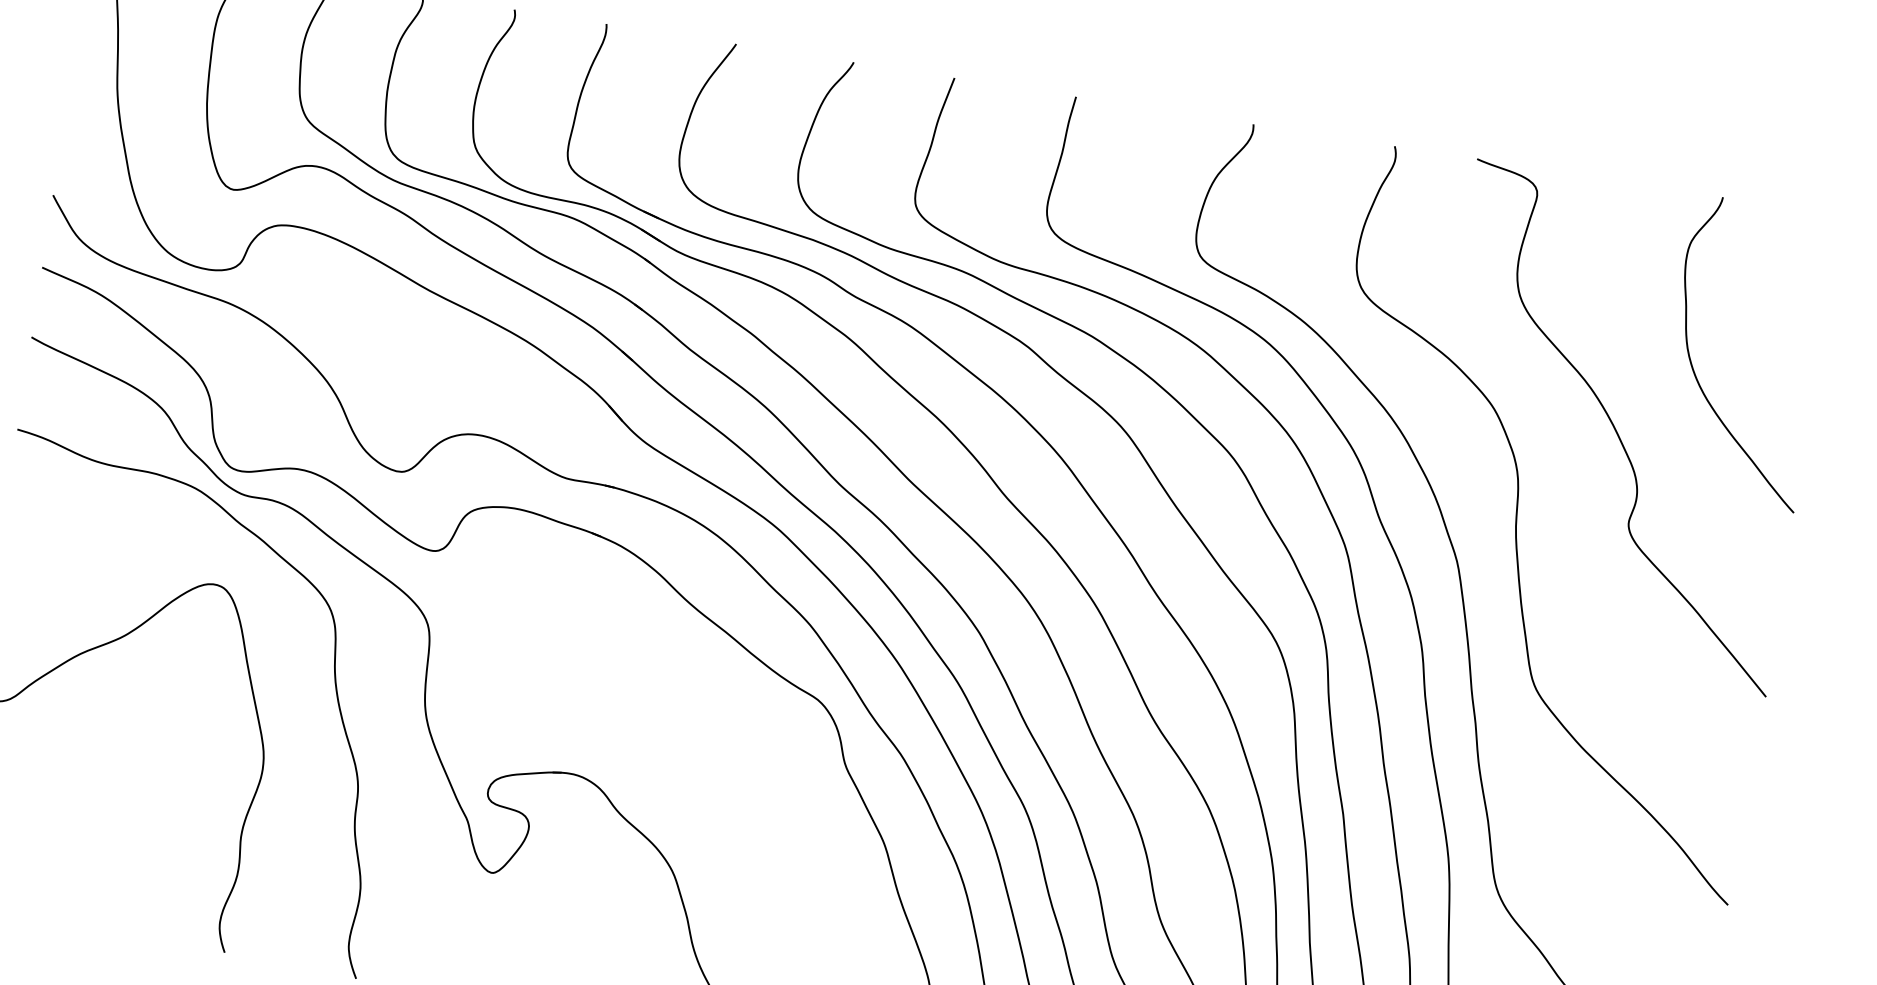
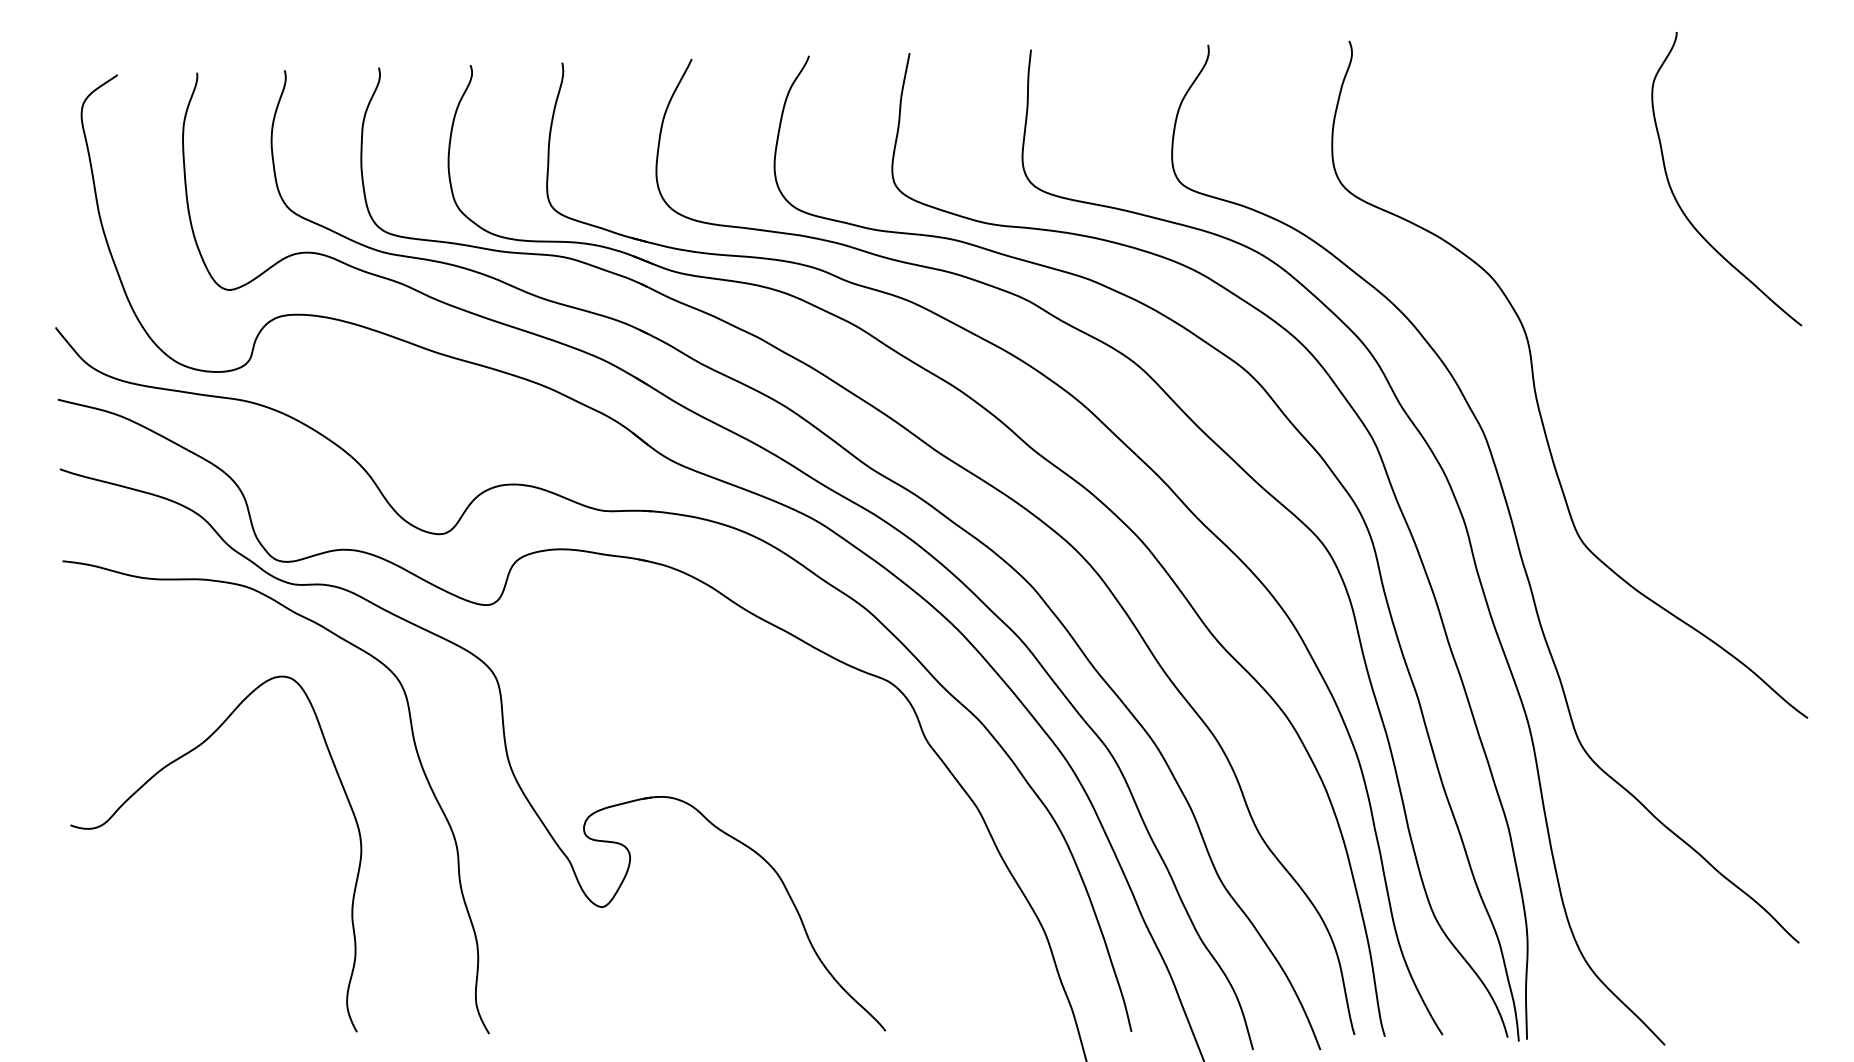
curve: (1616, 428) -> (1614, 275), removed

